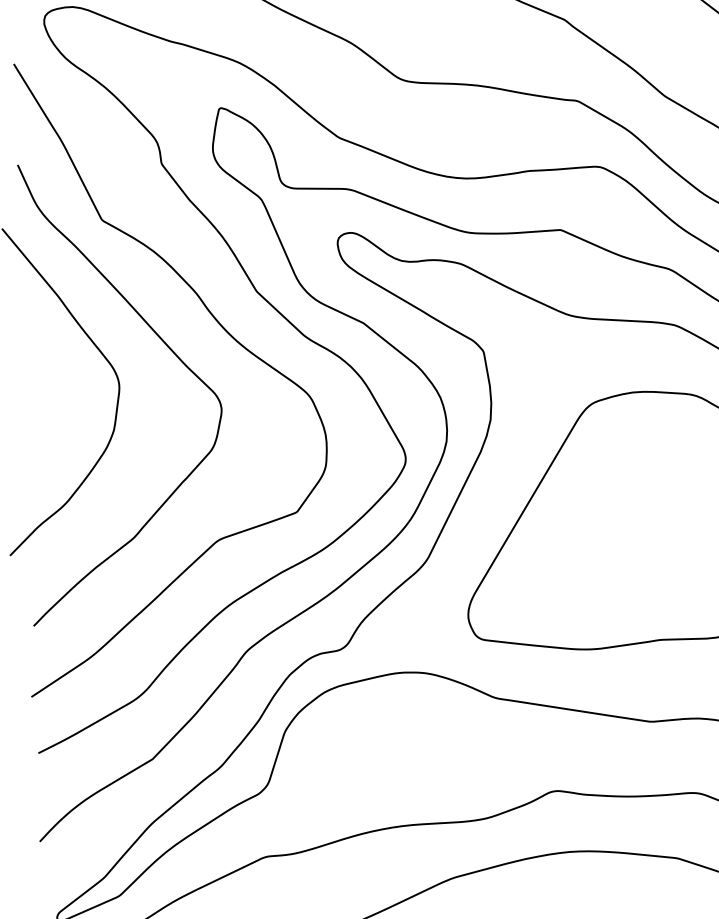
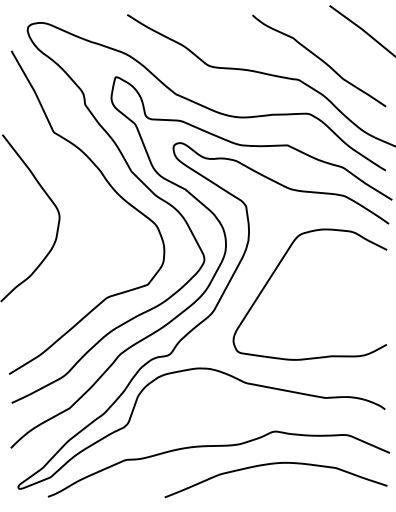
curve: (164, 345) -> (83, 197), removed

